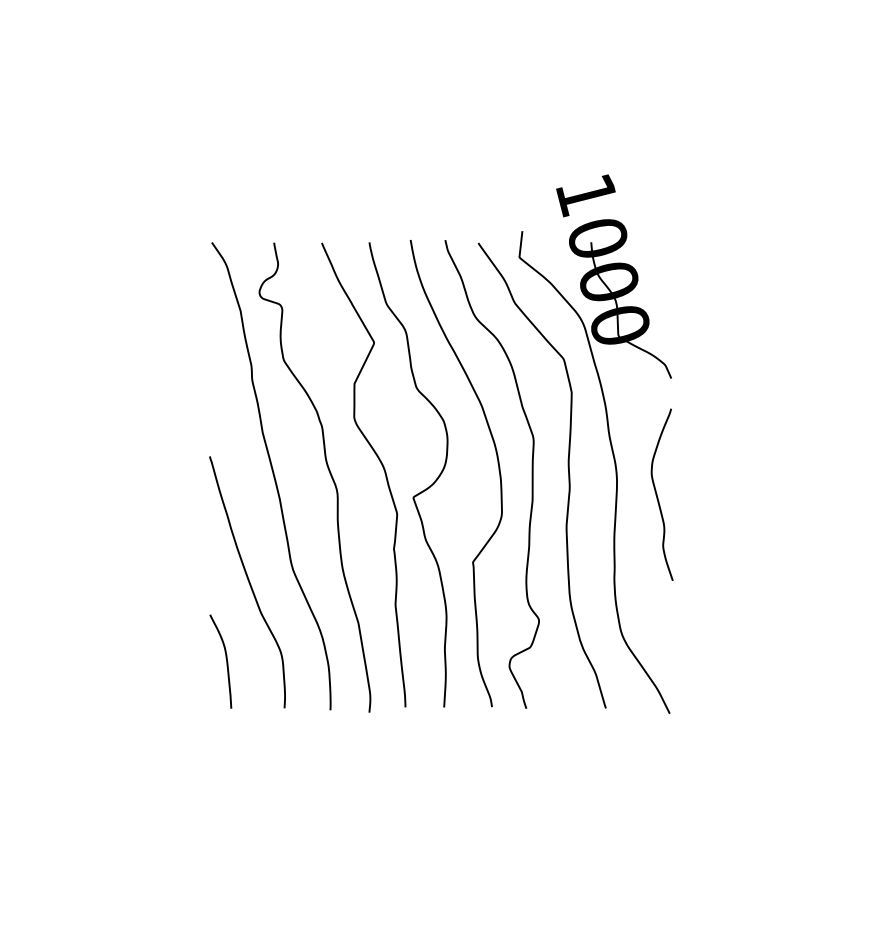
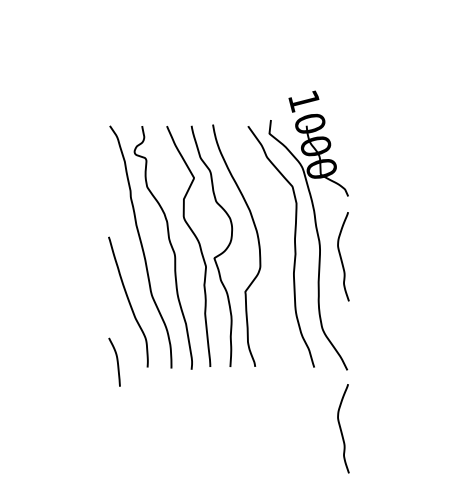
curve: (531, 473) -> (275, 245), removed
curve: (224, 660) -> (116, 361), moved
curve: (658, 825) -> (341, 428), added

